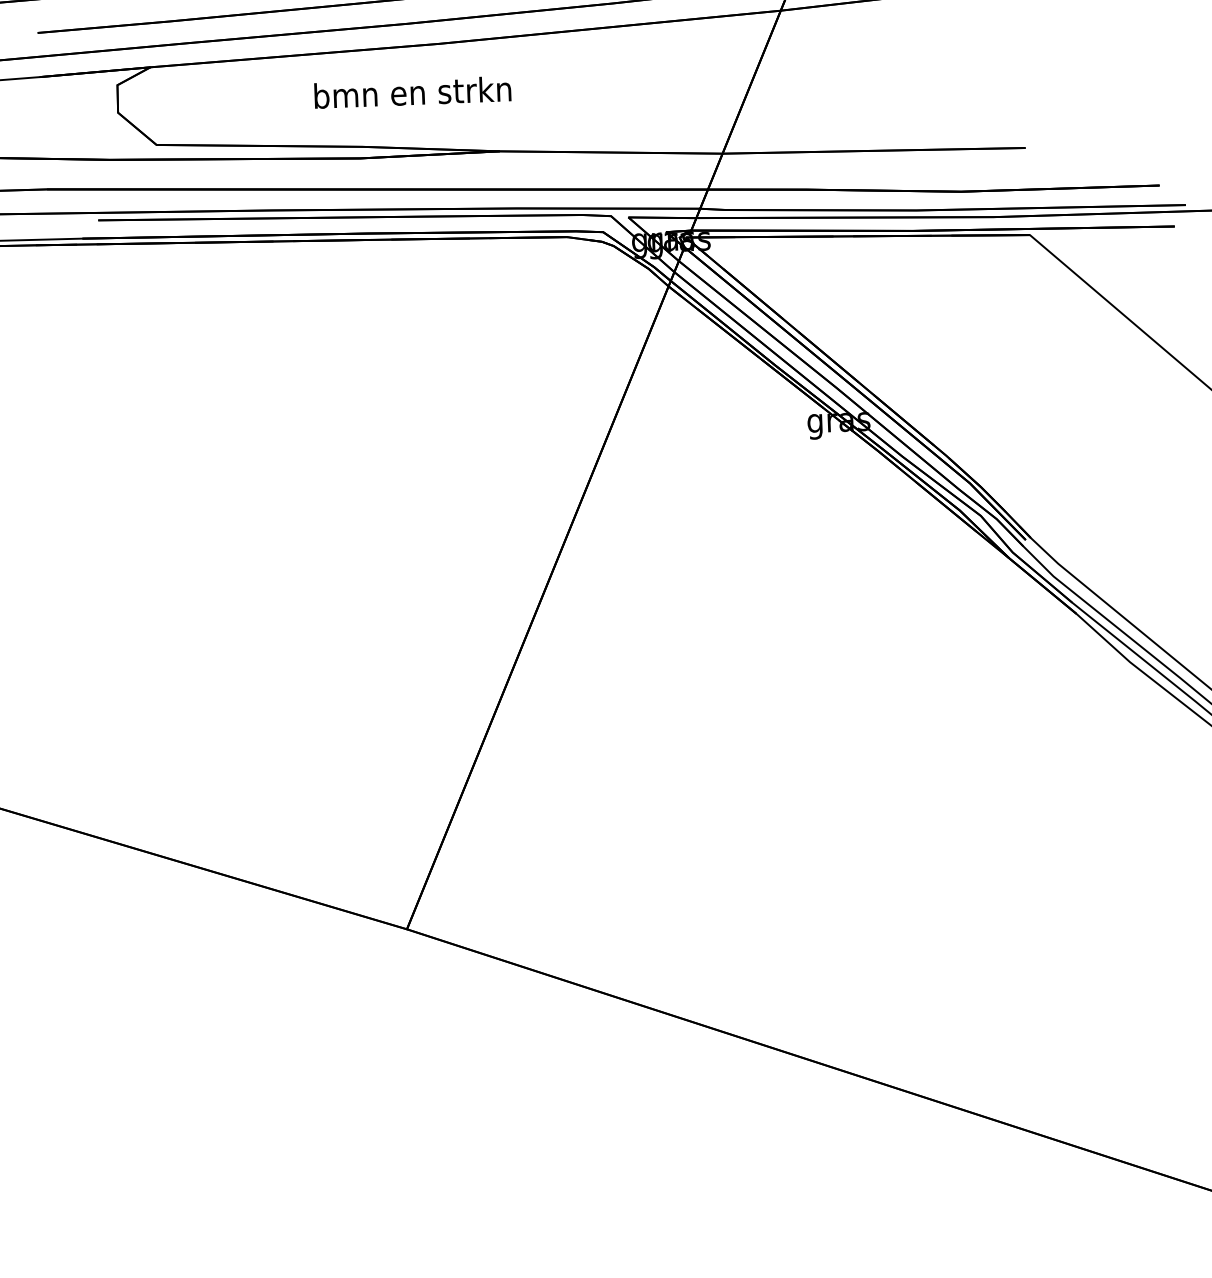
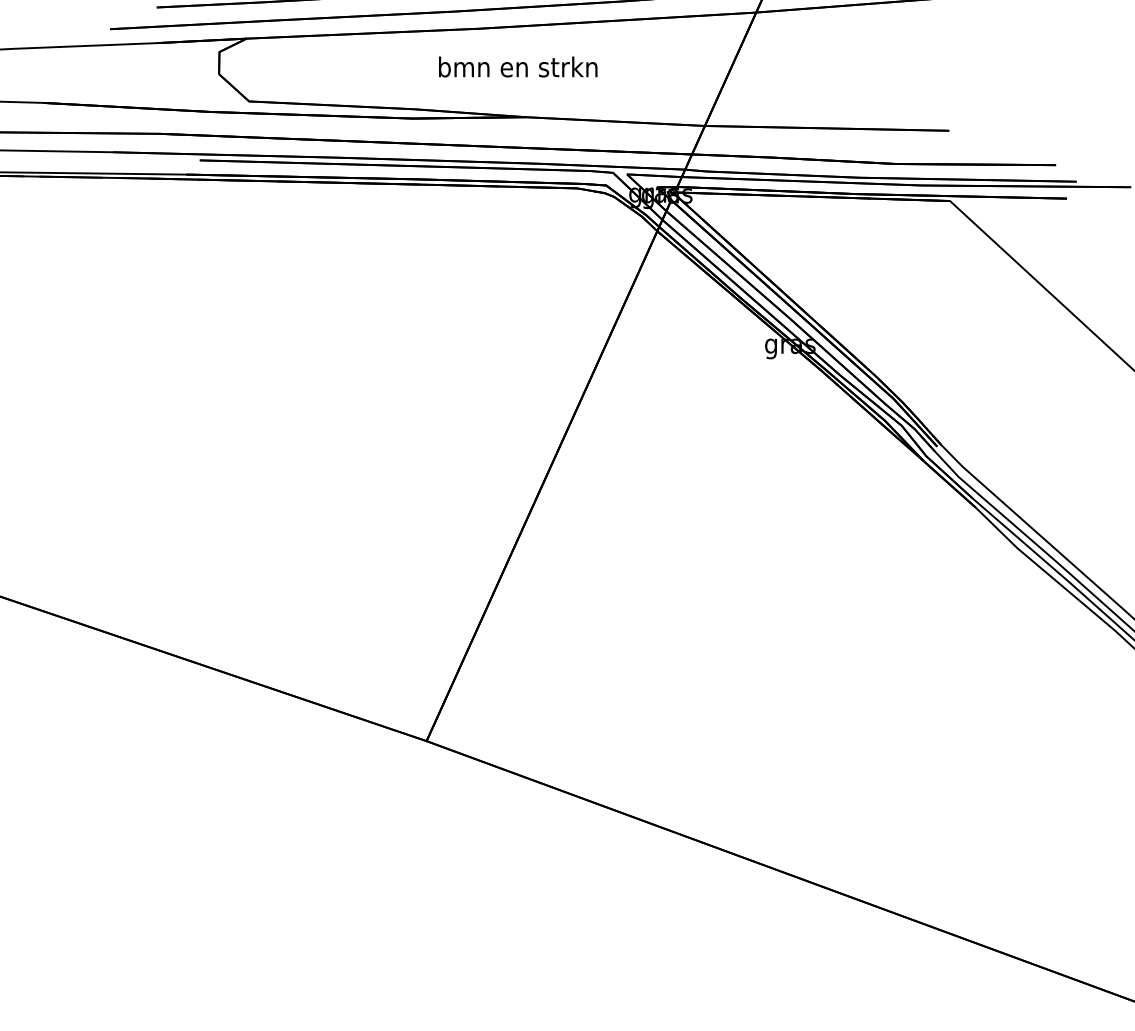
text: (413, 91) -> (518, 66), moved

